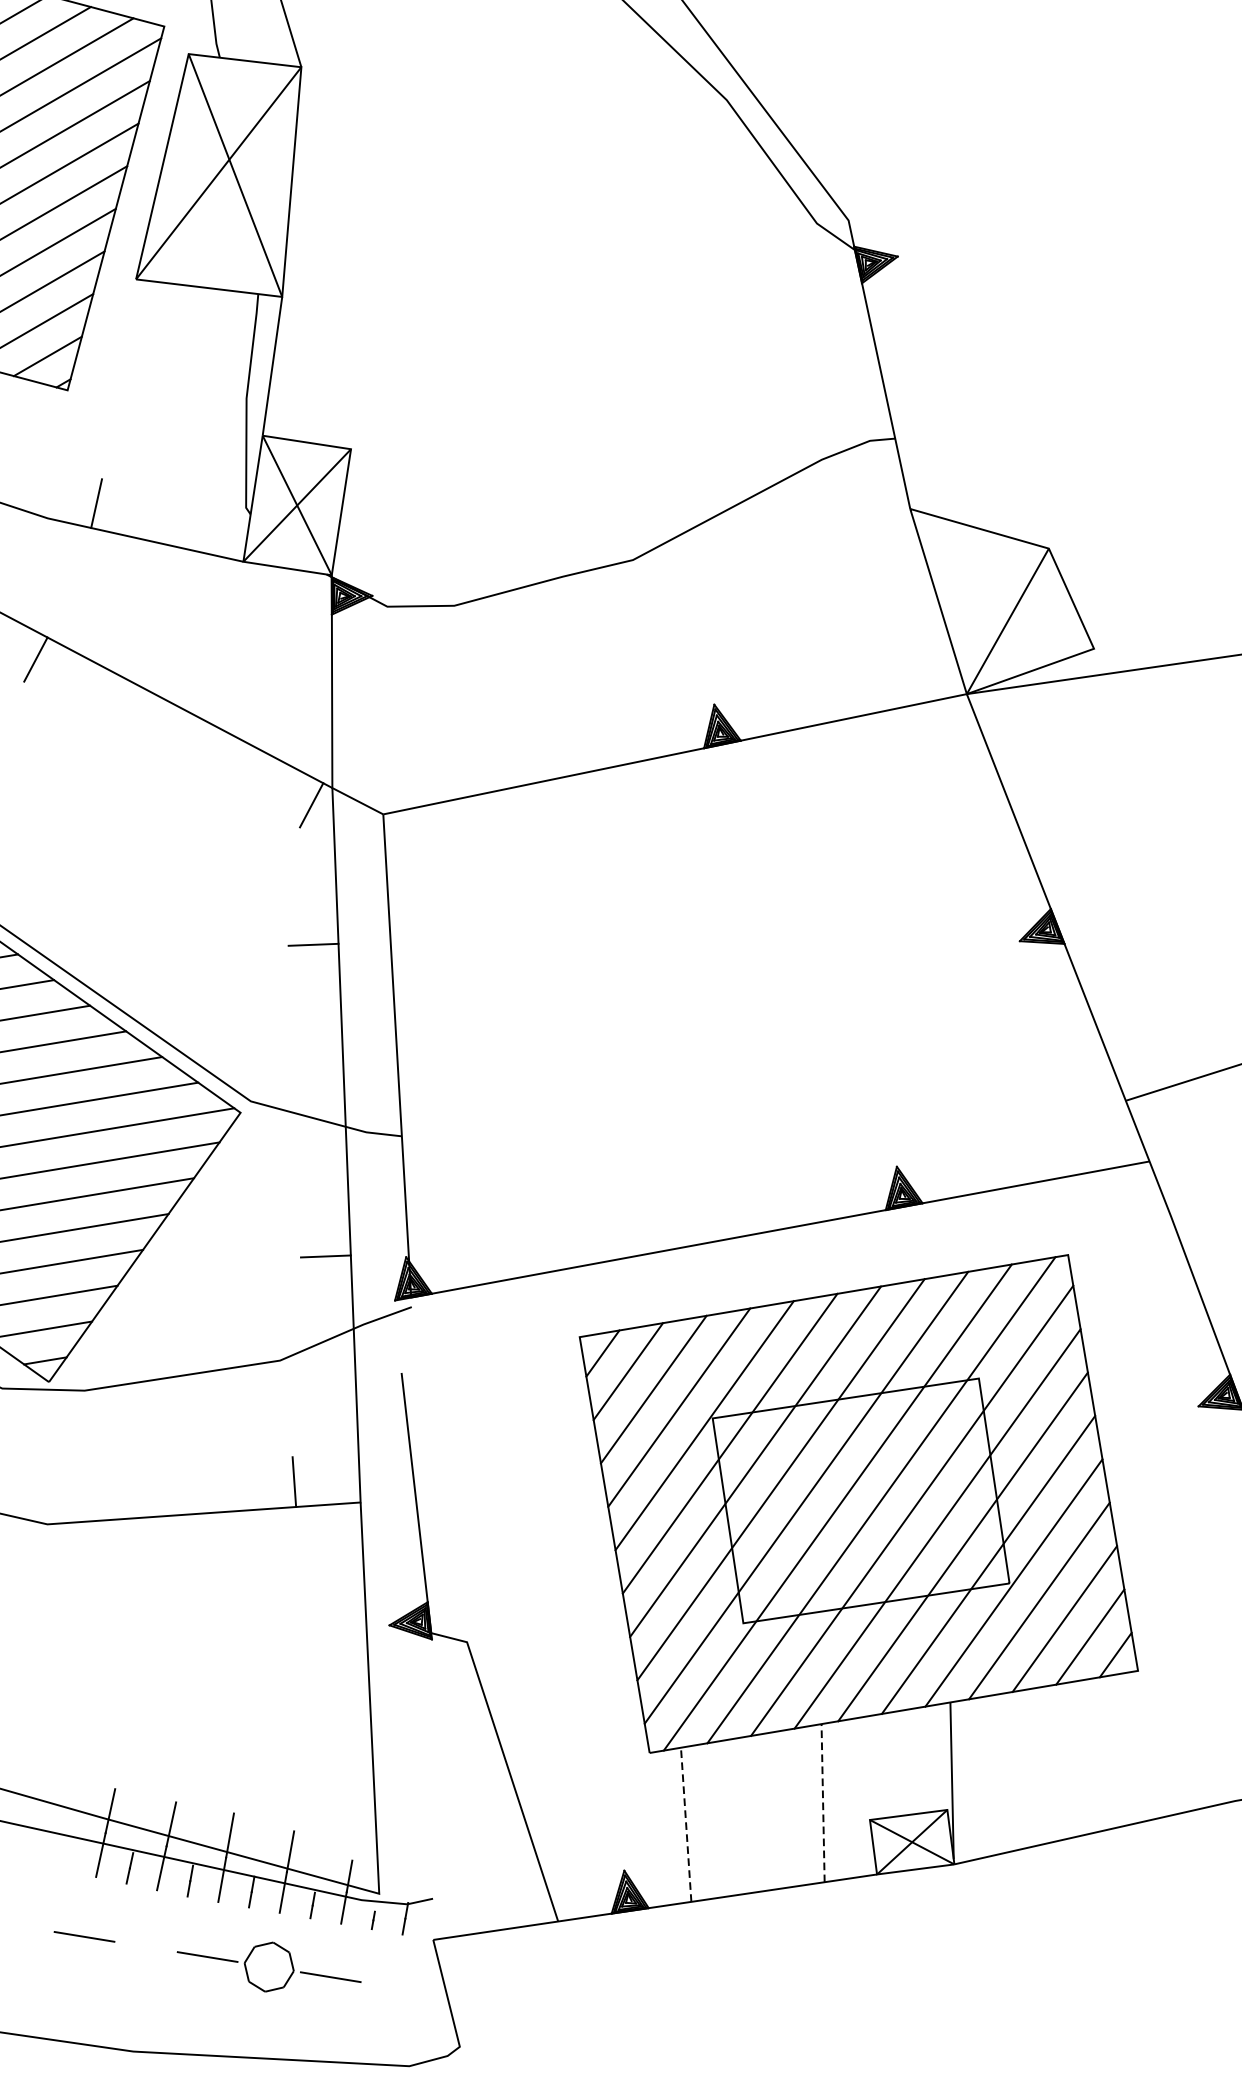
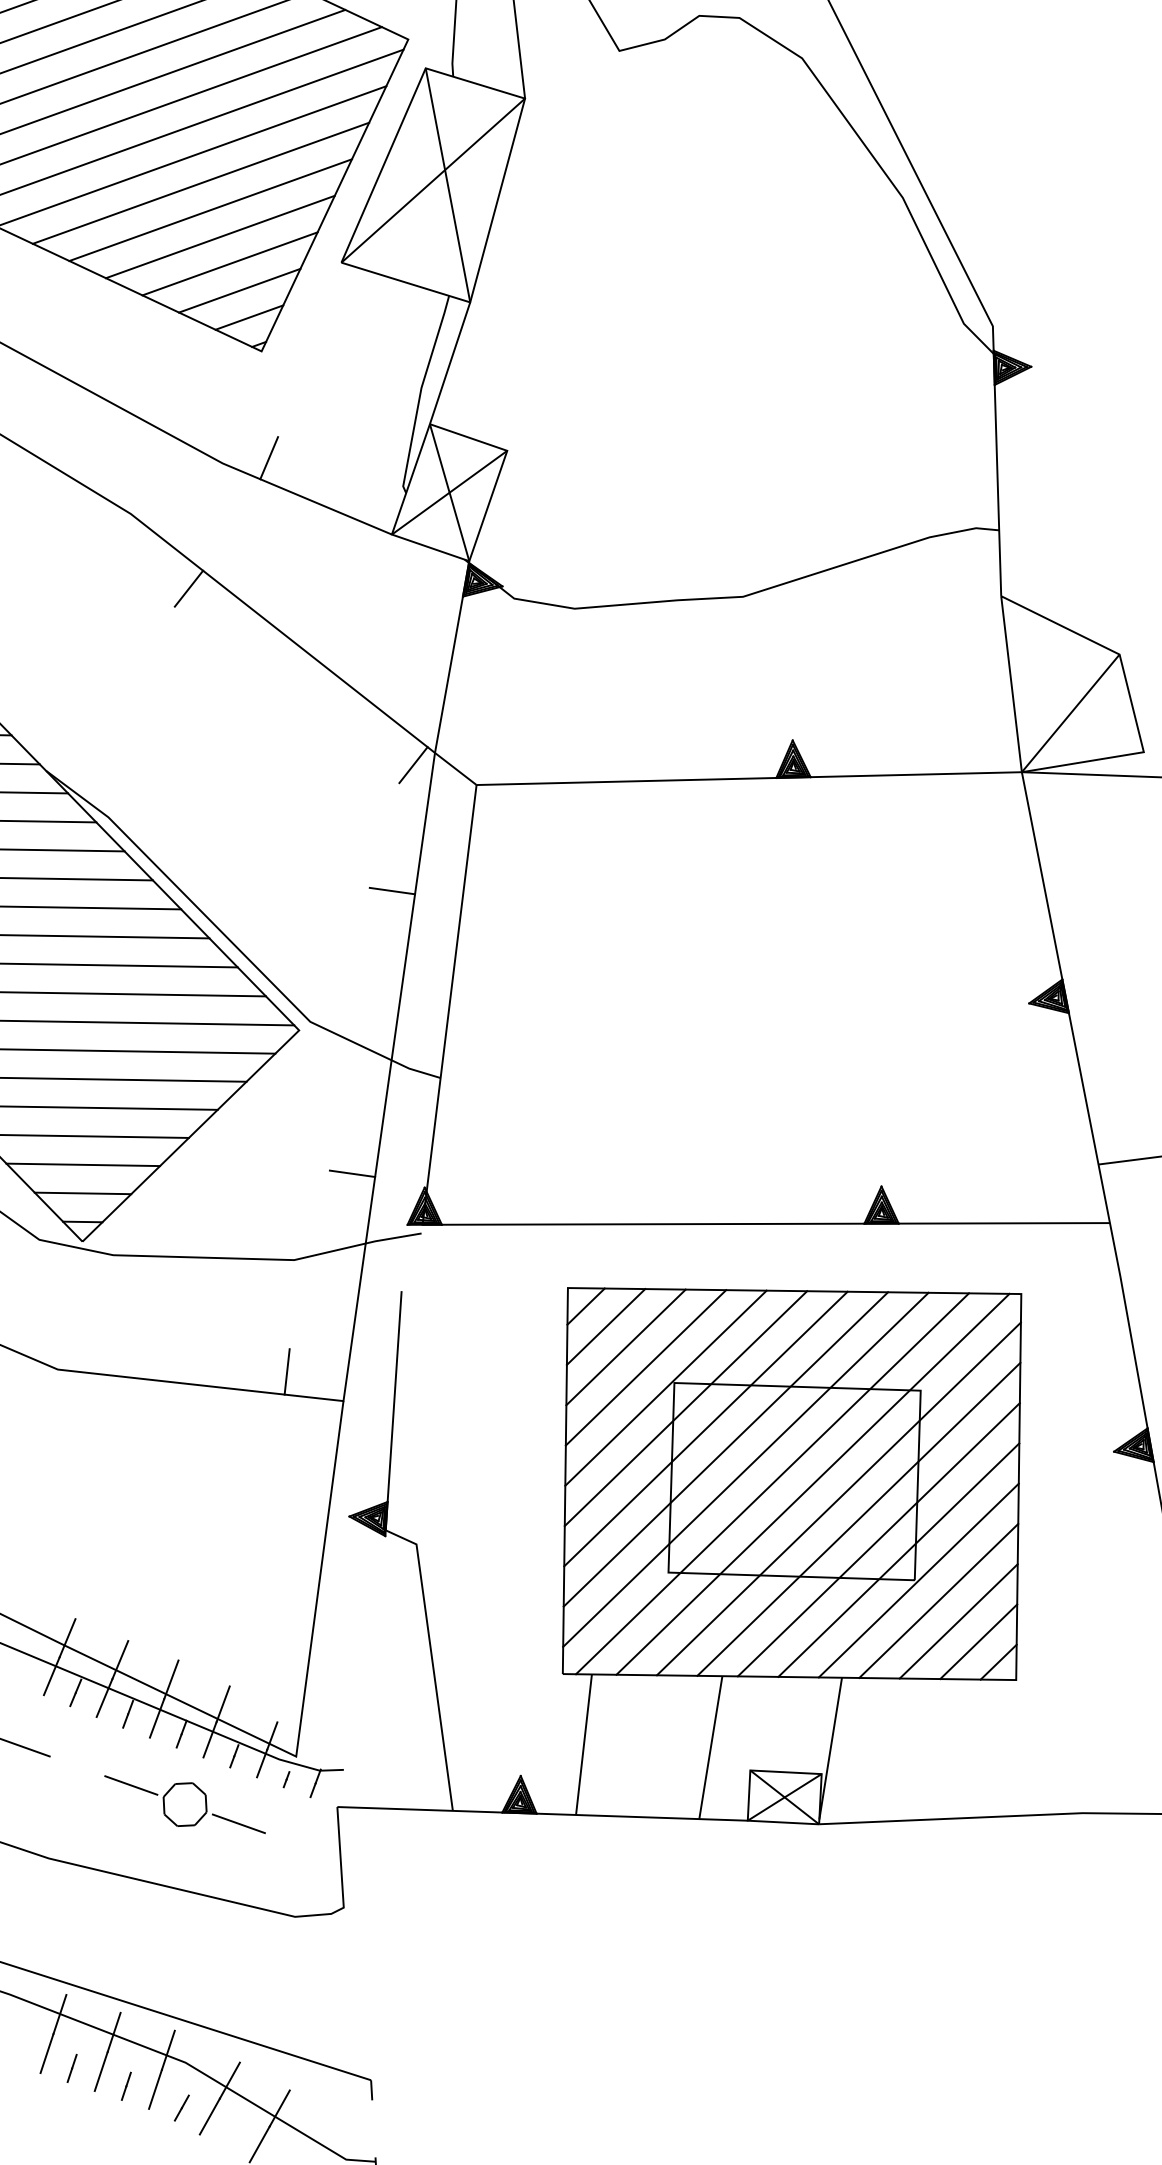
line: (822, 1803) -> (710, 1747), dashed -> solid
line: (685, 1824) -> (583, 1744), dashed -> solid

